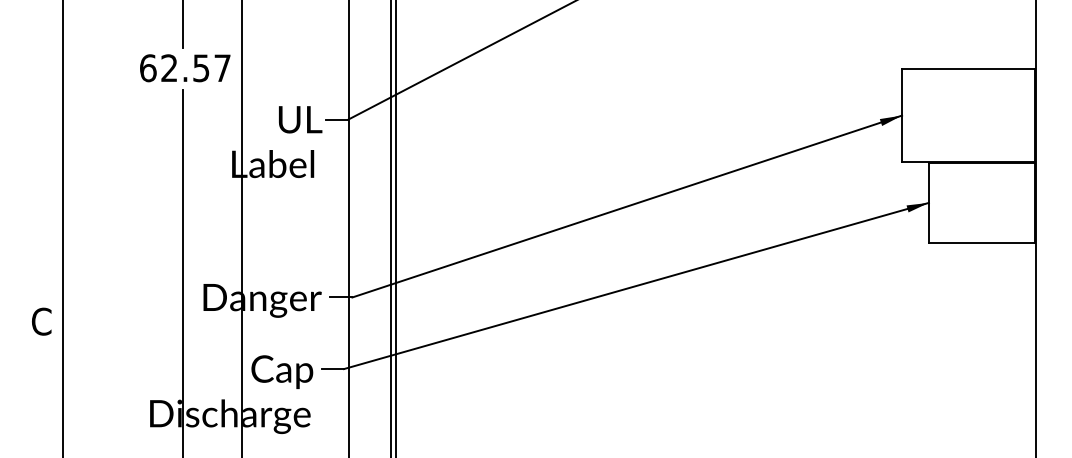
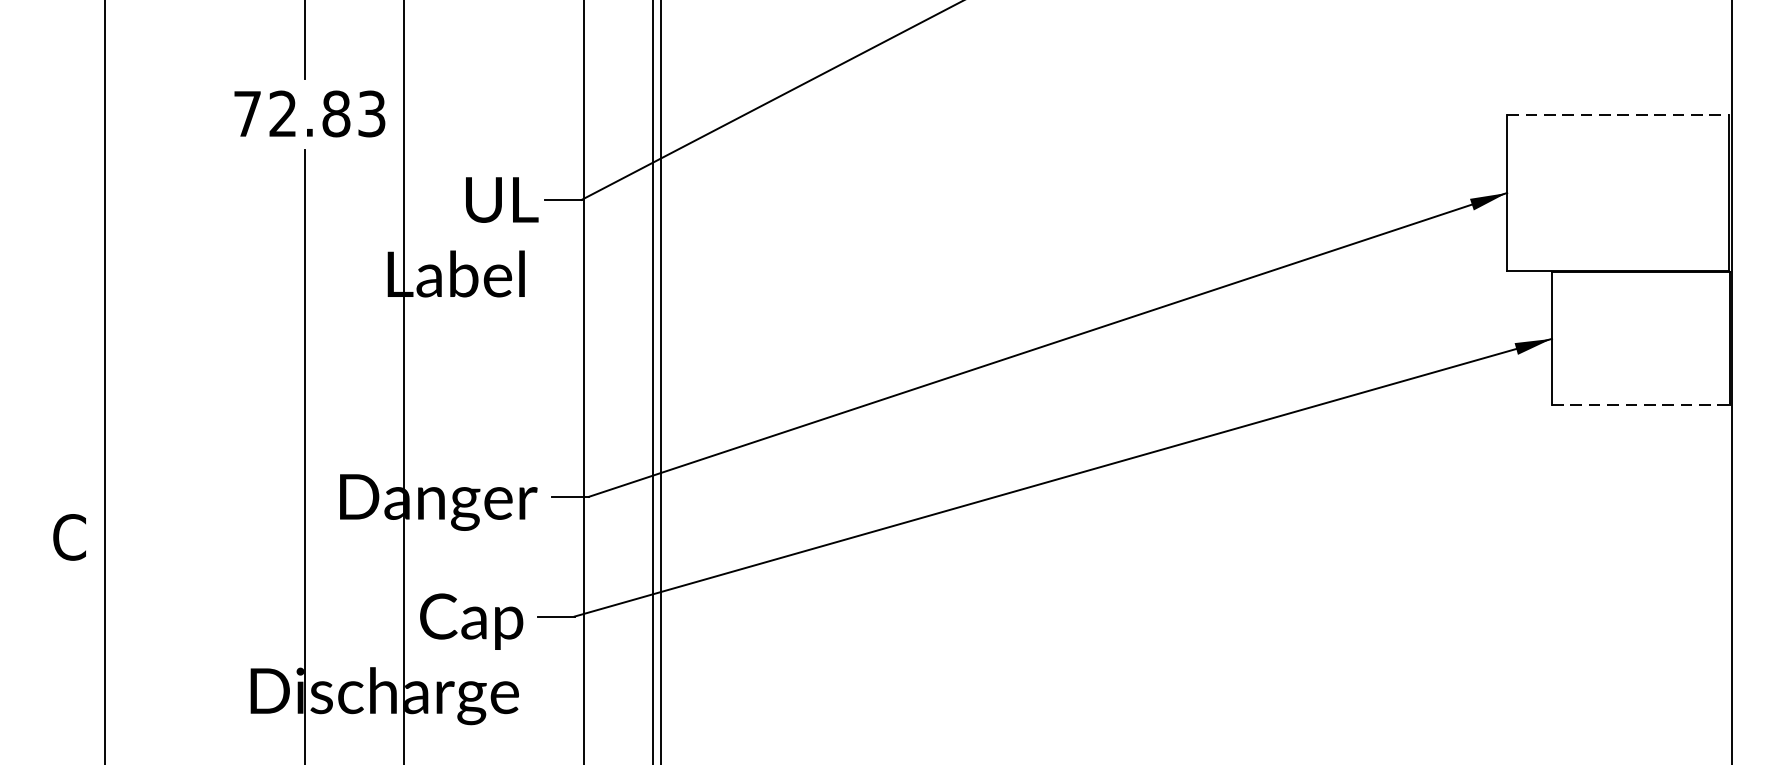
text: (185, 68) -> (309, 114), 62.57 -> 72.83
line: (968, 69) -> (1618, 116), solid -> dashed
line: (982, 242) -> (1641, 405), solid -> dashed

